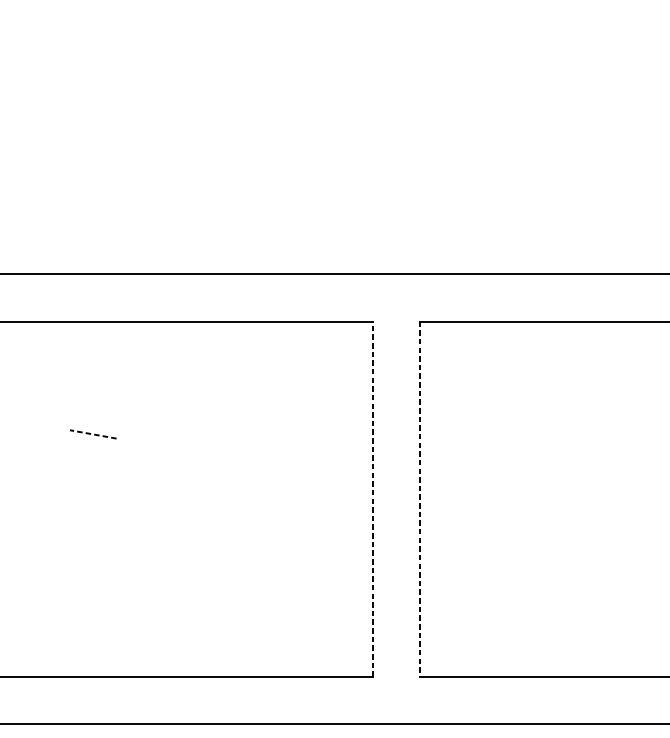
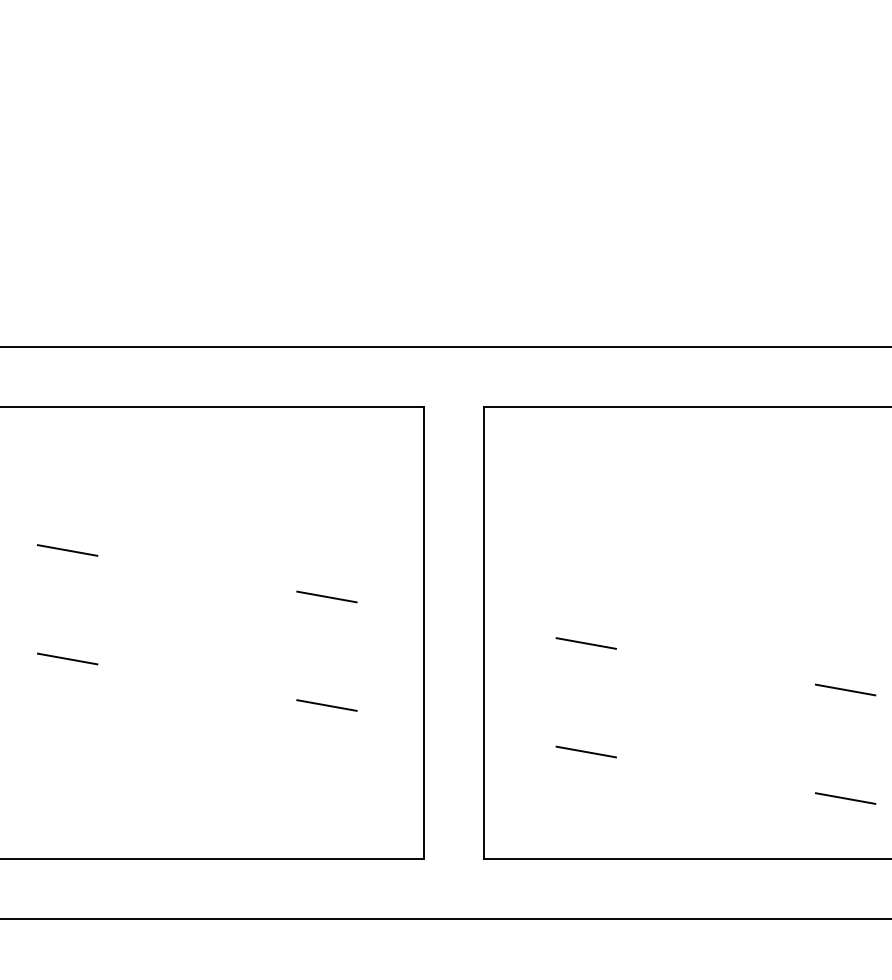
line: (93, 434) -> (67, 550), dashed -> solid
line: (296, 470) -> (326, 596), added
line: (372, 498) -> (423, 632), dashed -> solid
line: (420, 499) -> (484, 633), dashed -> solid
line: (500, 507) -> (585, 643), added
line: (93, 519) -> (67, 658), added
line: (296, 556) -> (326, 705), added
line: (500, 592) -> (585, 751), added

